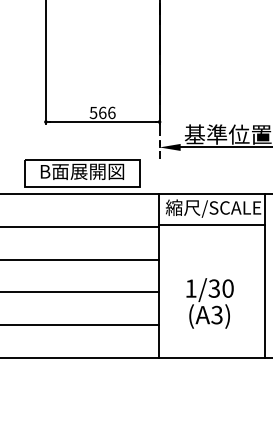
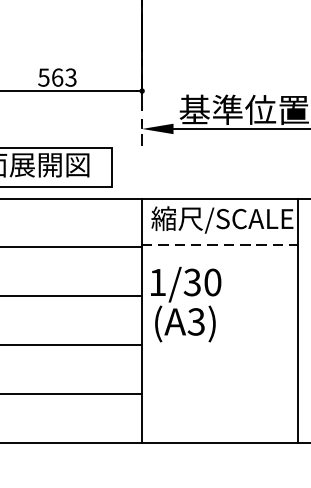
text: (111, 112) -> (70, 76), 566 -> 563
line: (211, 225) -> (219, 245), solid -> dashed
text: (209, 303) -> (185, 304), moved

